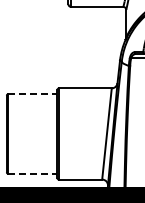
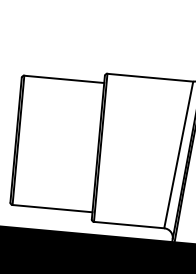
line: (32, 94) -> (63, 79), dashed -> solid
line: (32, 173) -> (51, 208), dashed -> solid

